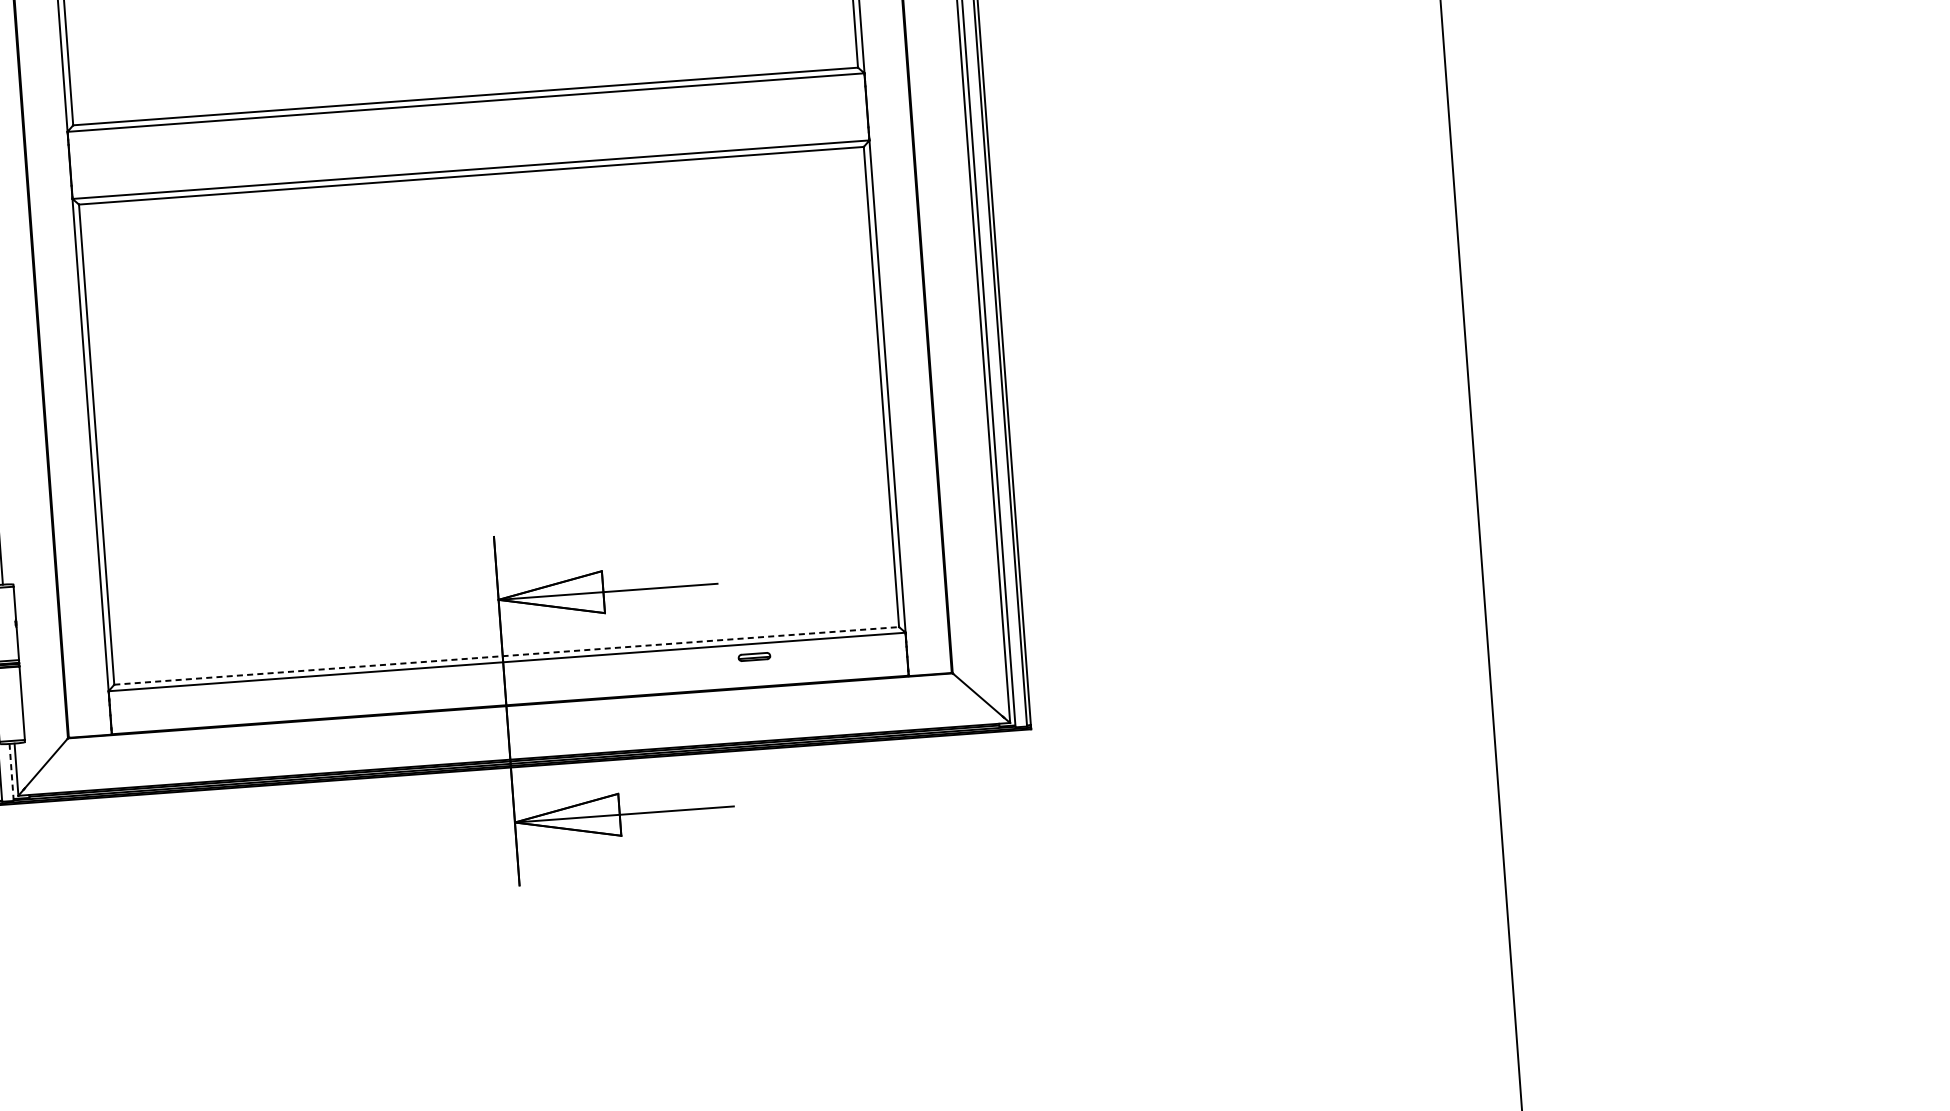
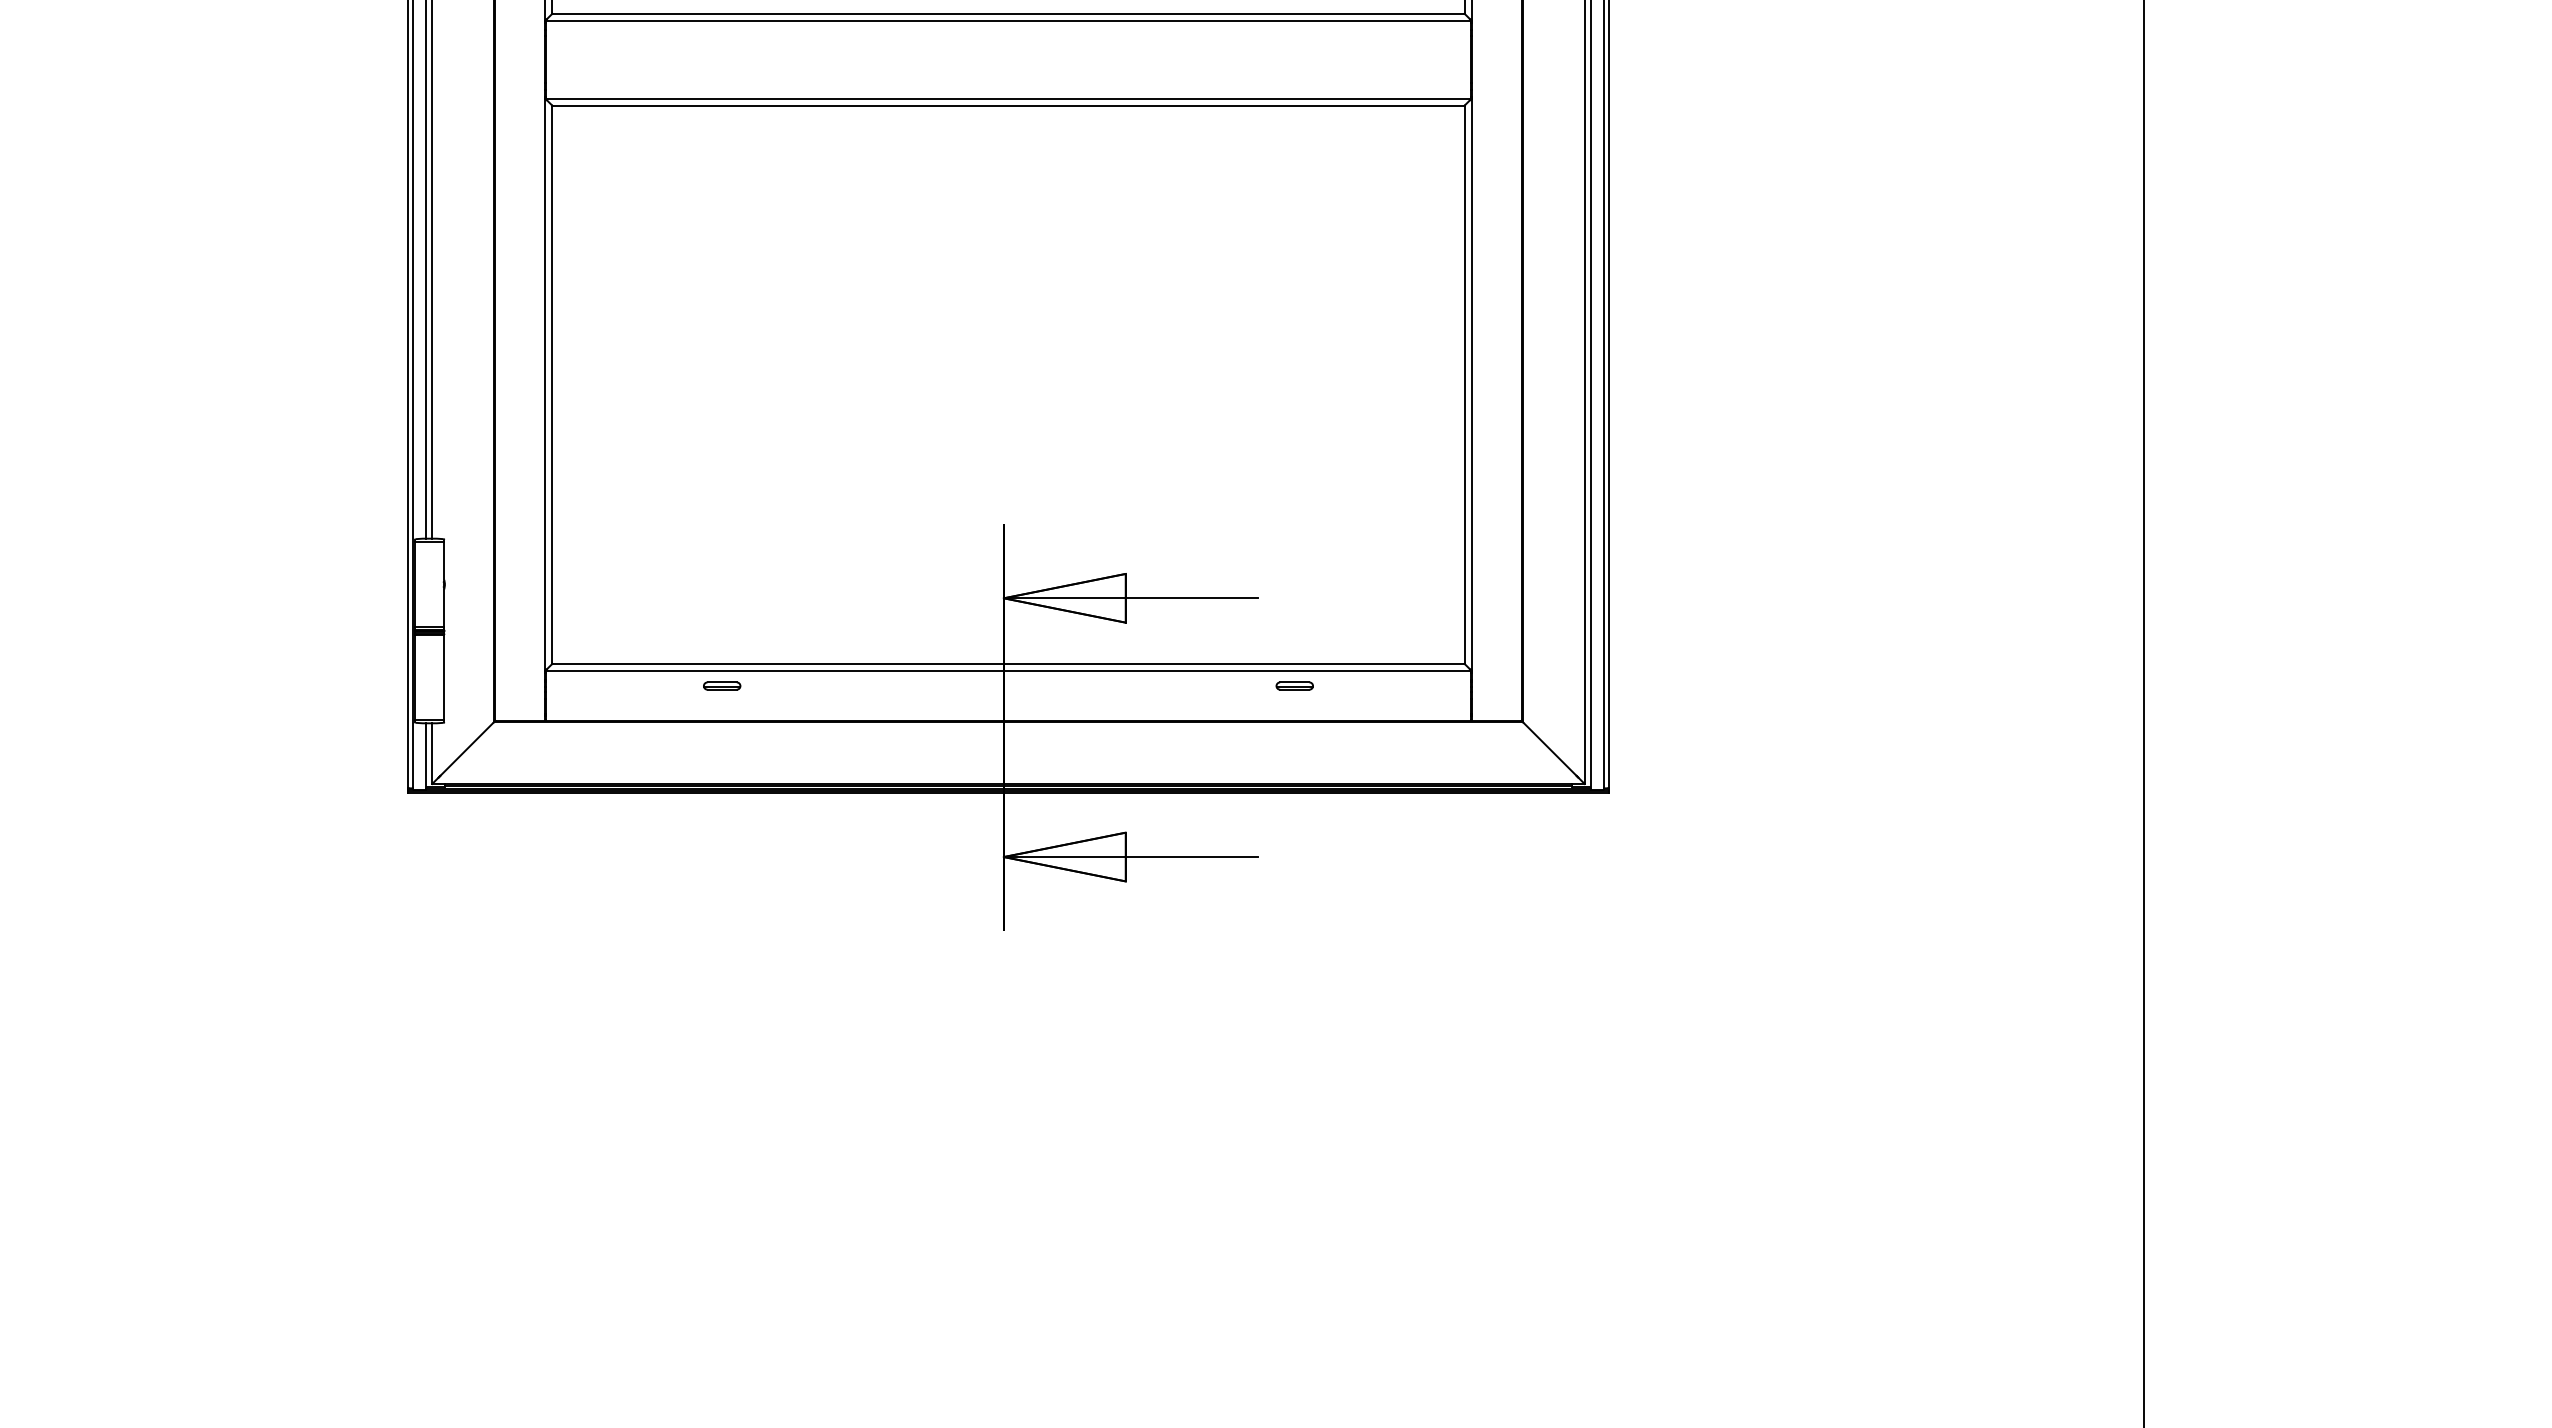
line: (506, 655) -> (1008, 663), dashed -> solid
part: (261, 692) -> (722, 685), added
line: (11, 771) -> (426, 755), dashed -> solid

